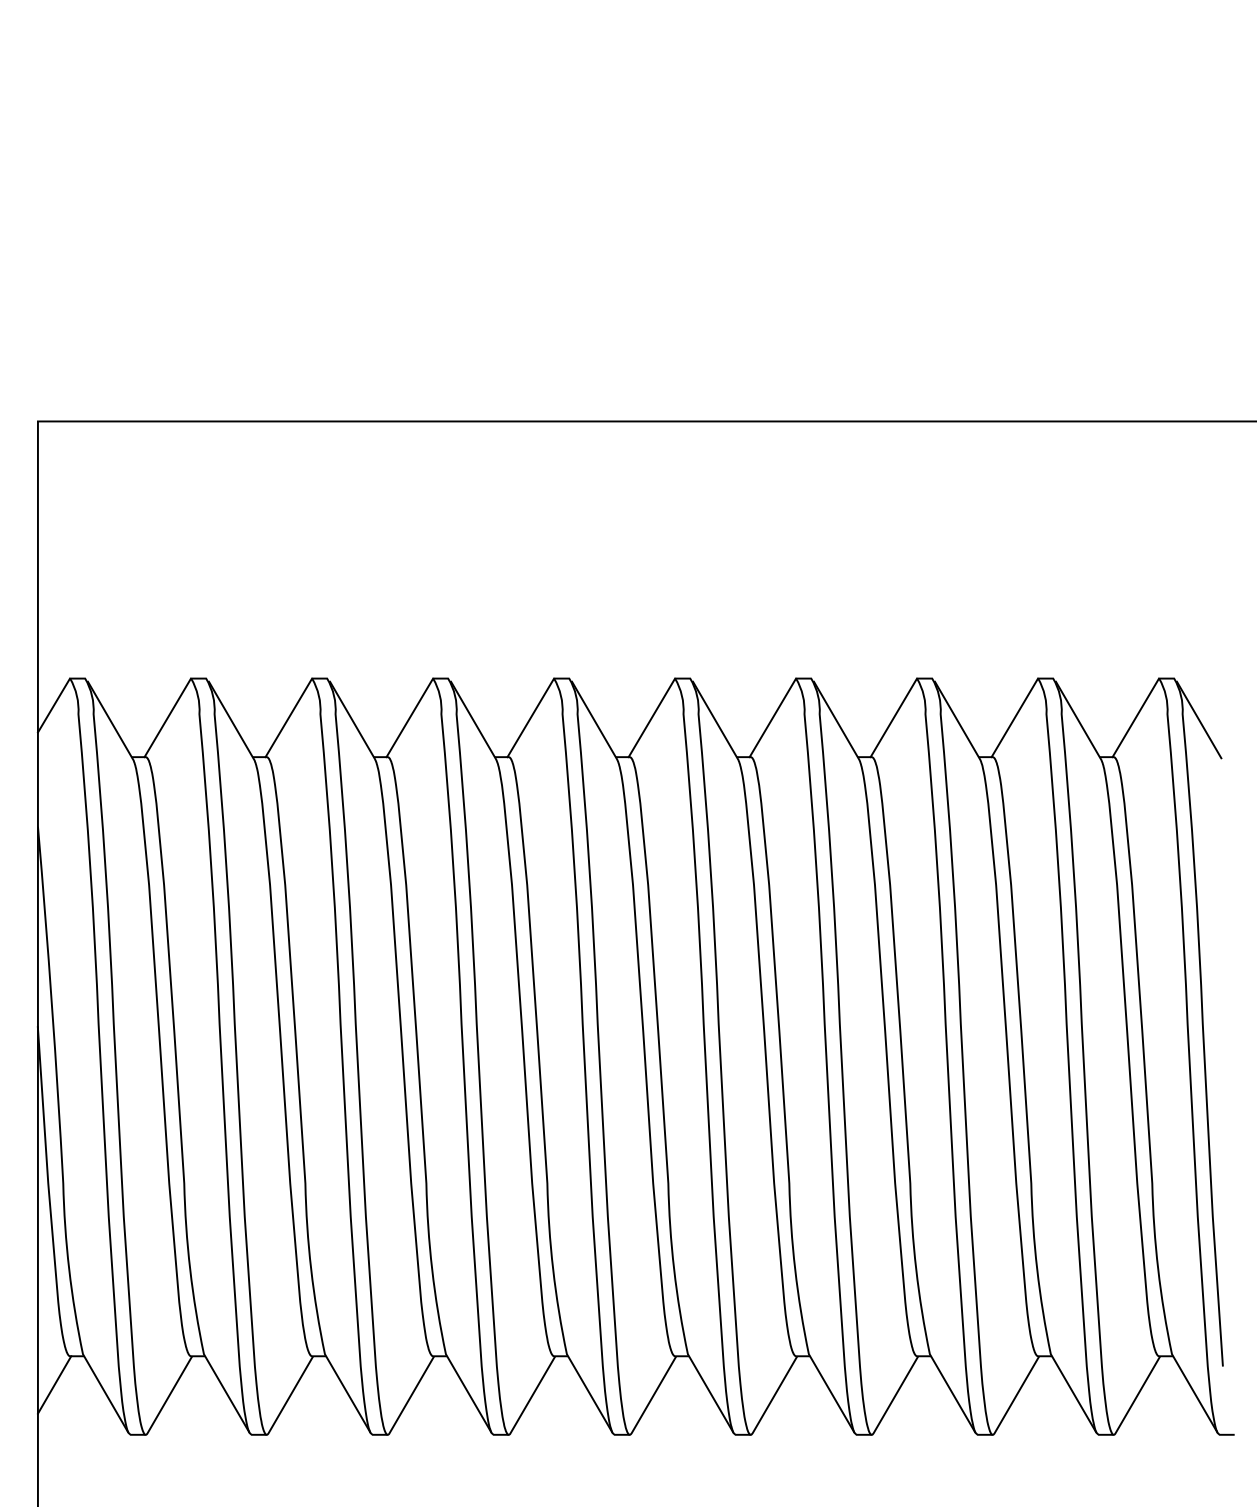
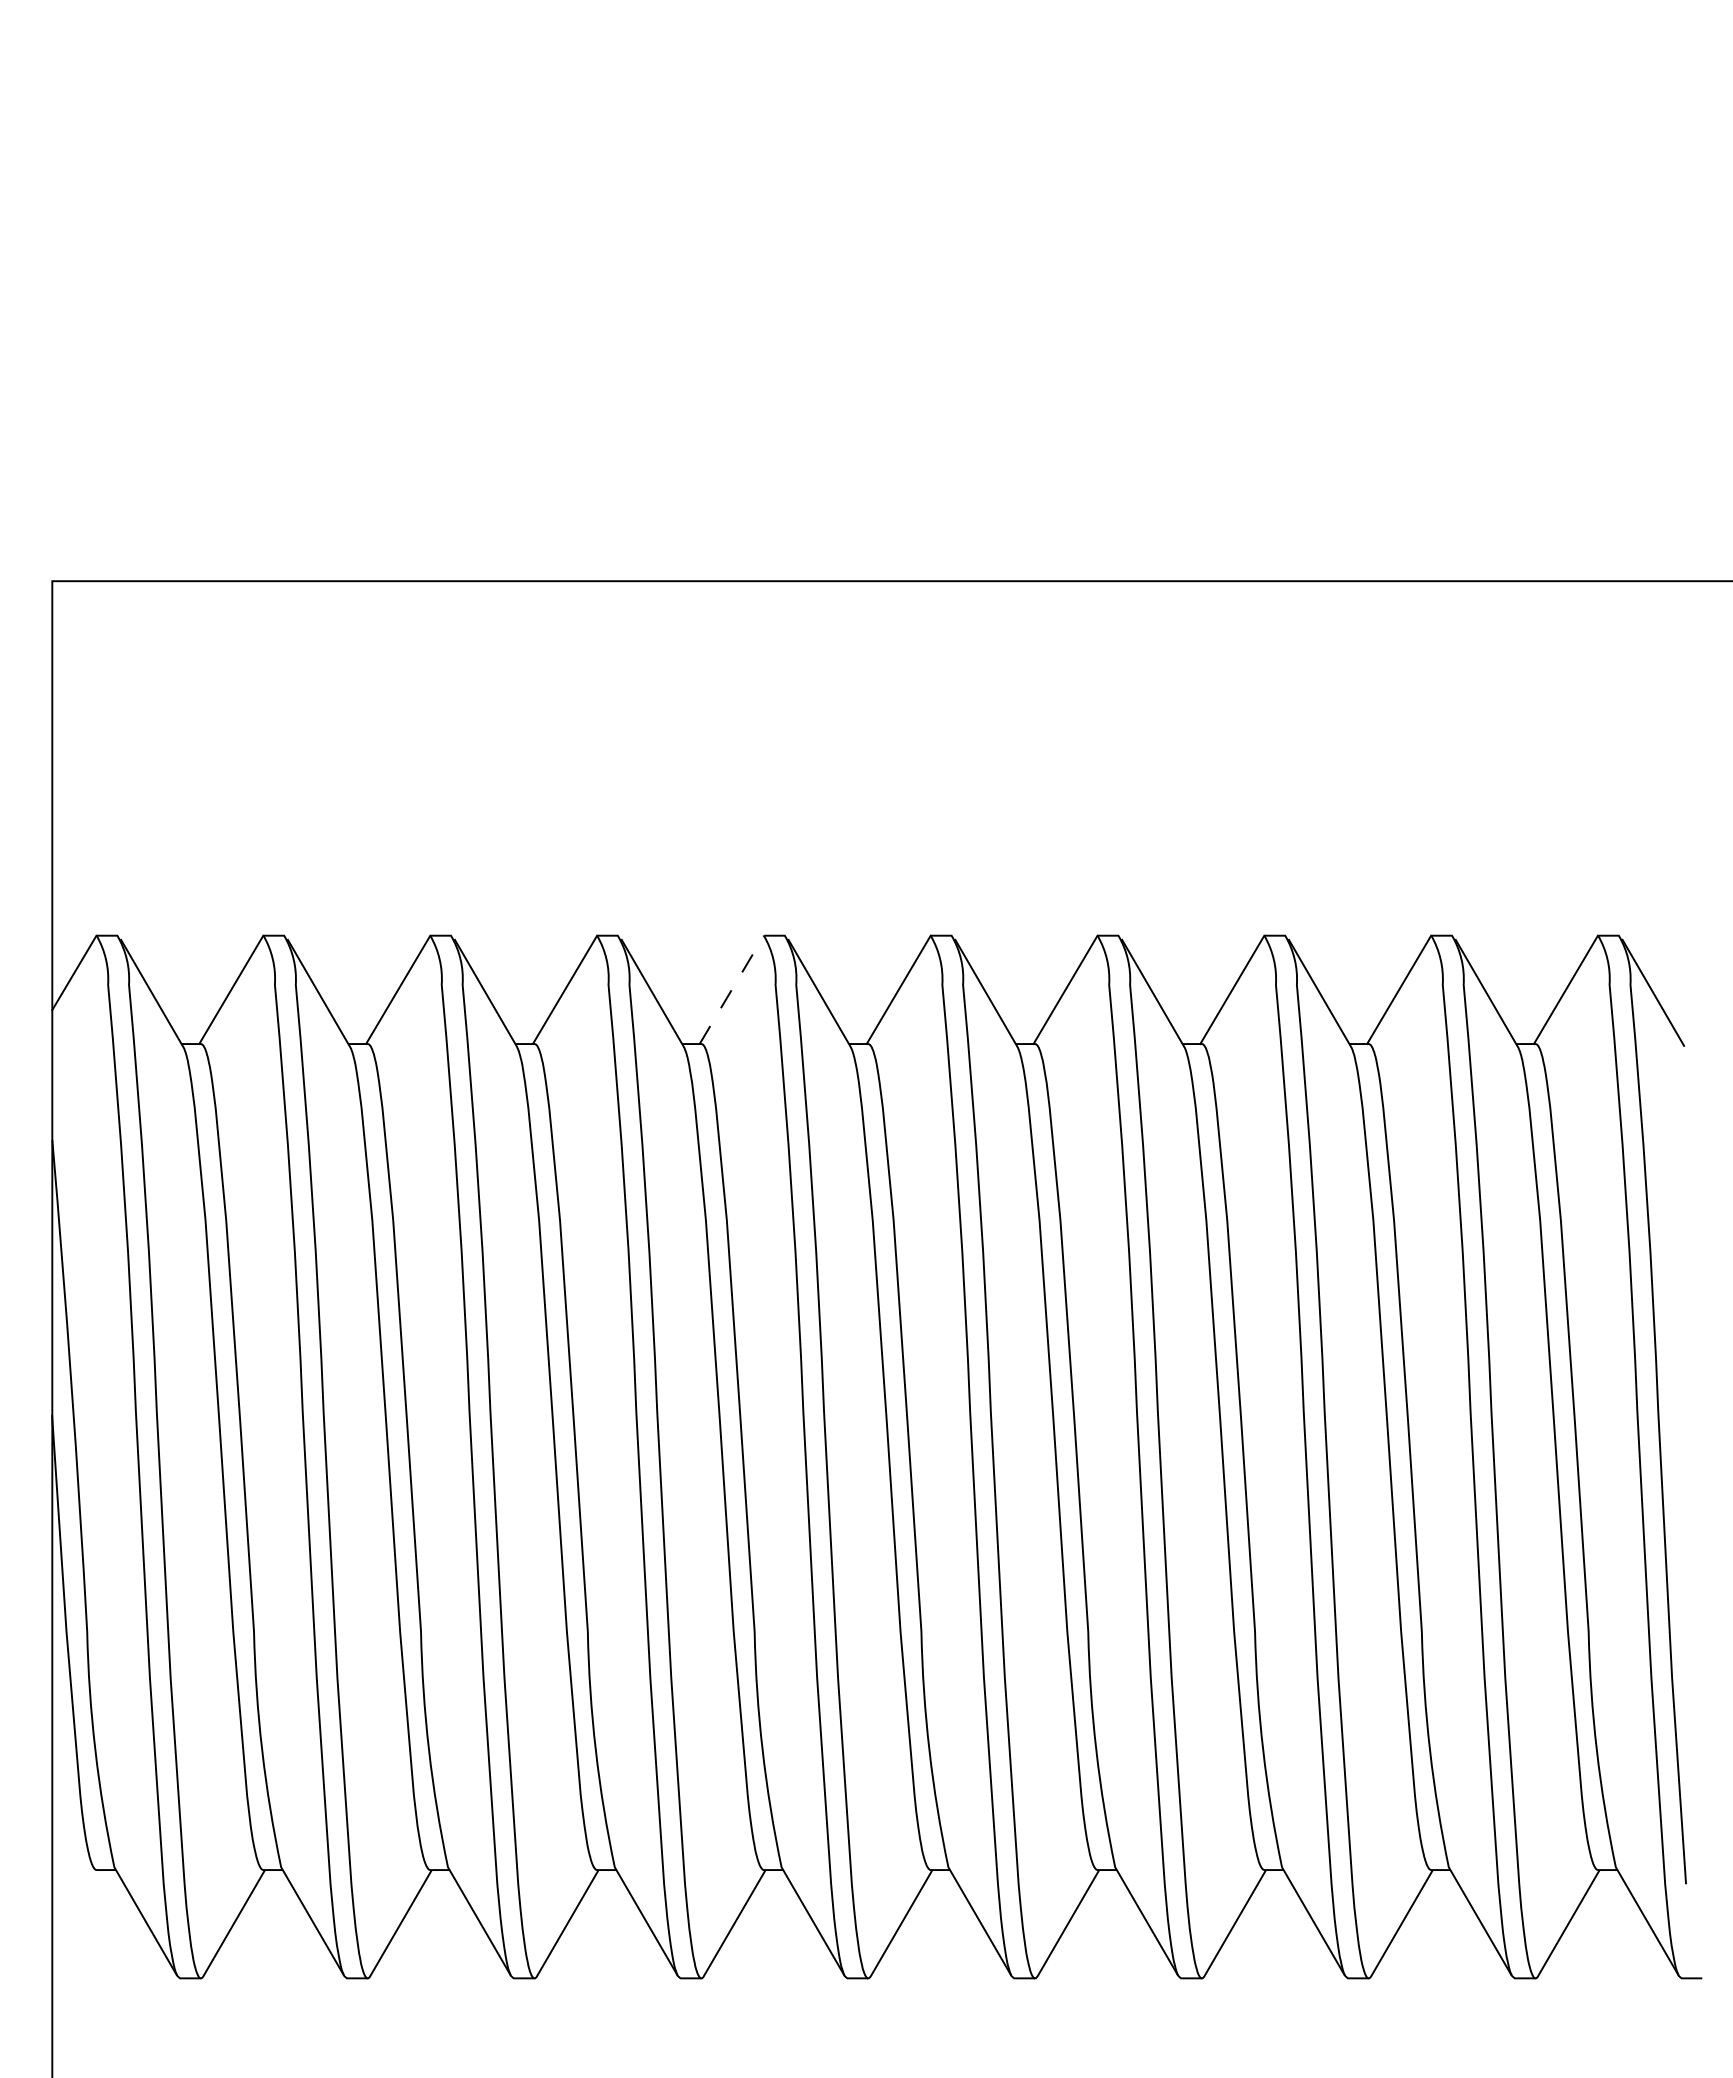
line: (530, 717) -> (731, 989), solid -> dashed
line: (54, 1384) -> (75, 1909), removed

